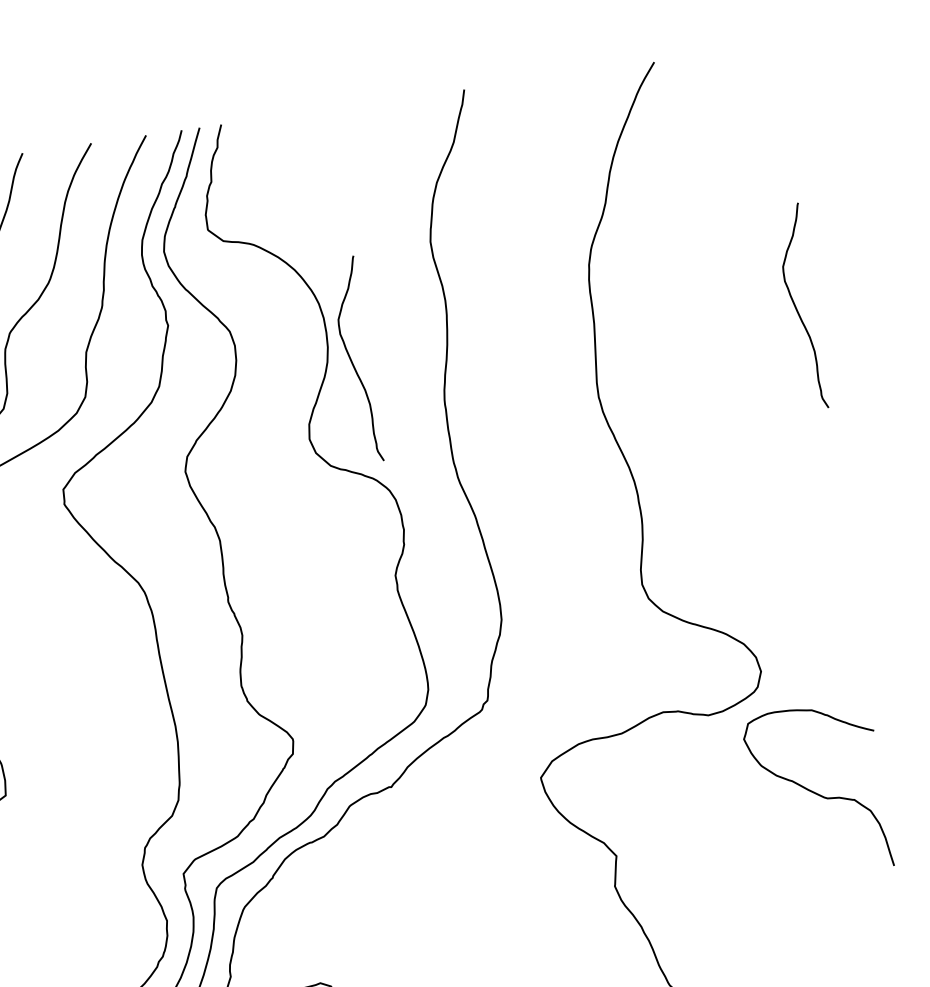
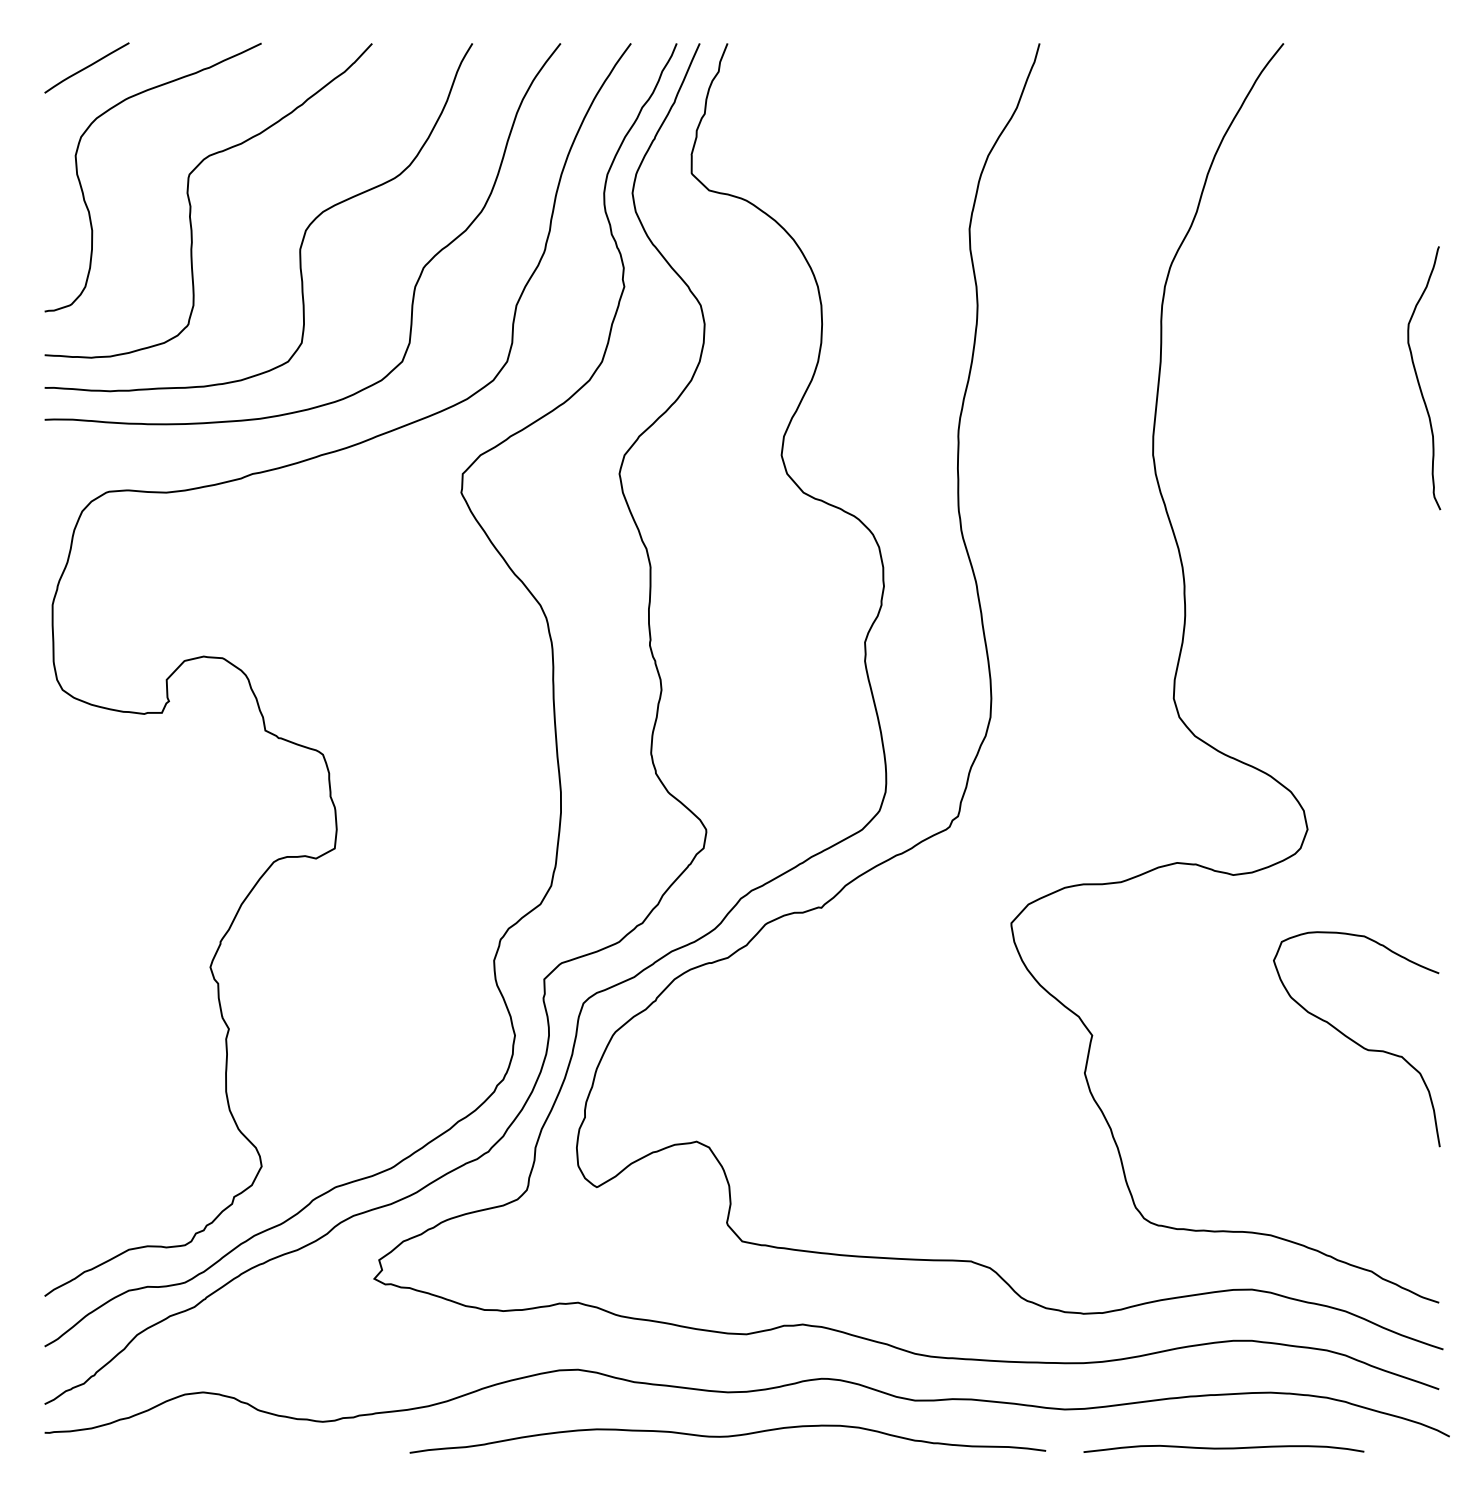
curve: (353, 363) -> (850, 367), removed
curve: (815, 792) -> (1354, 1040), moved

